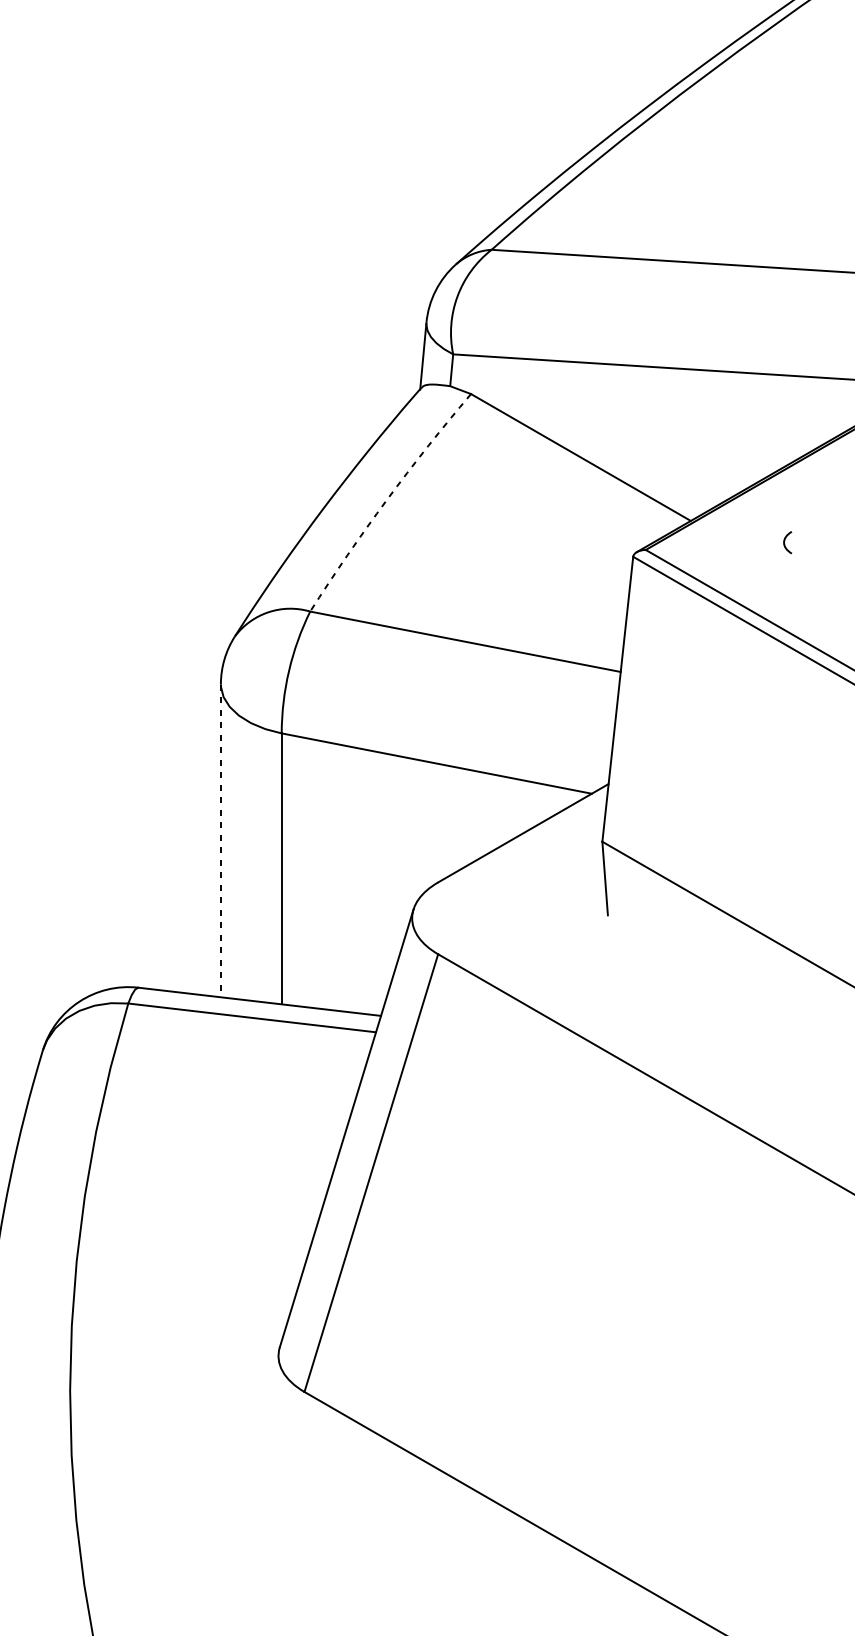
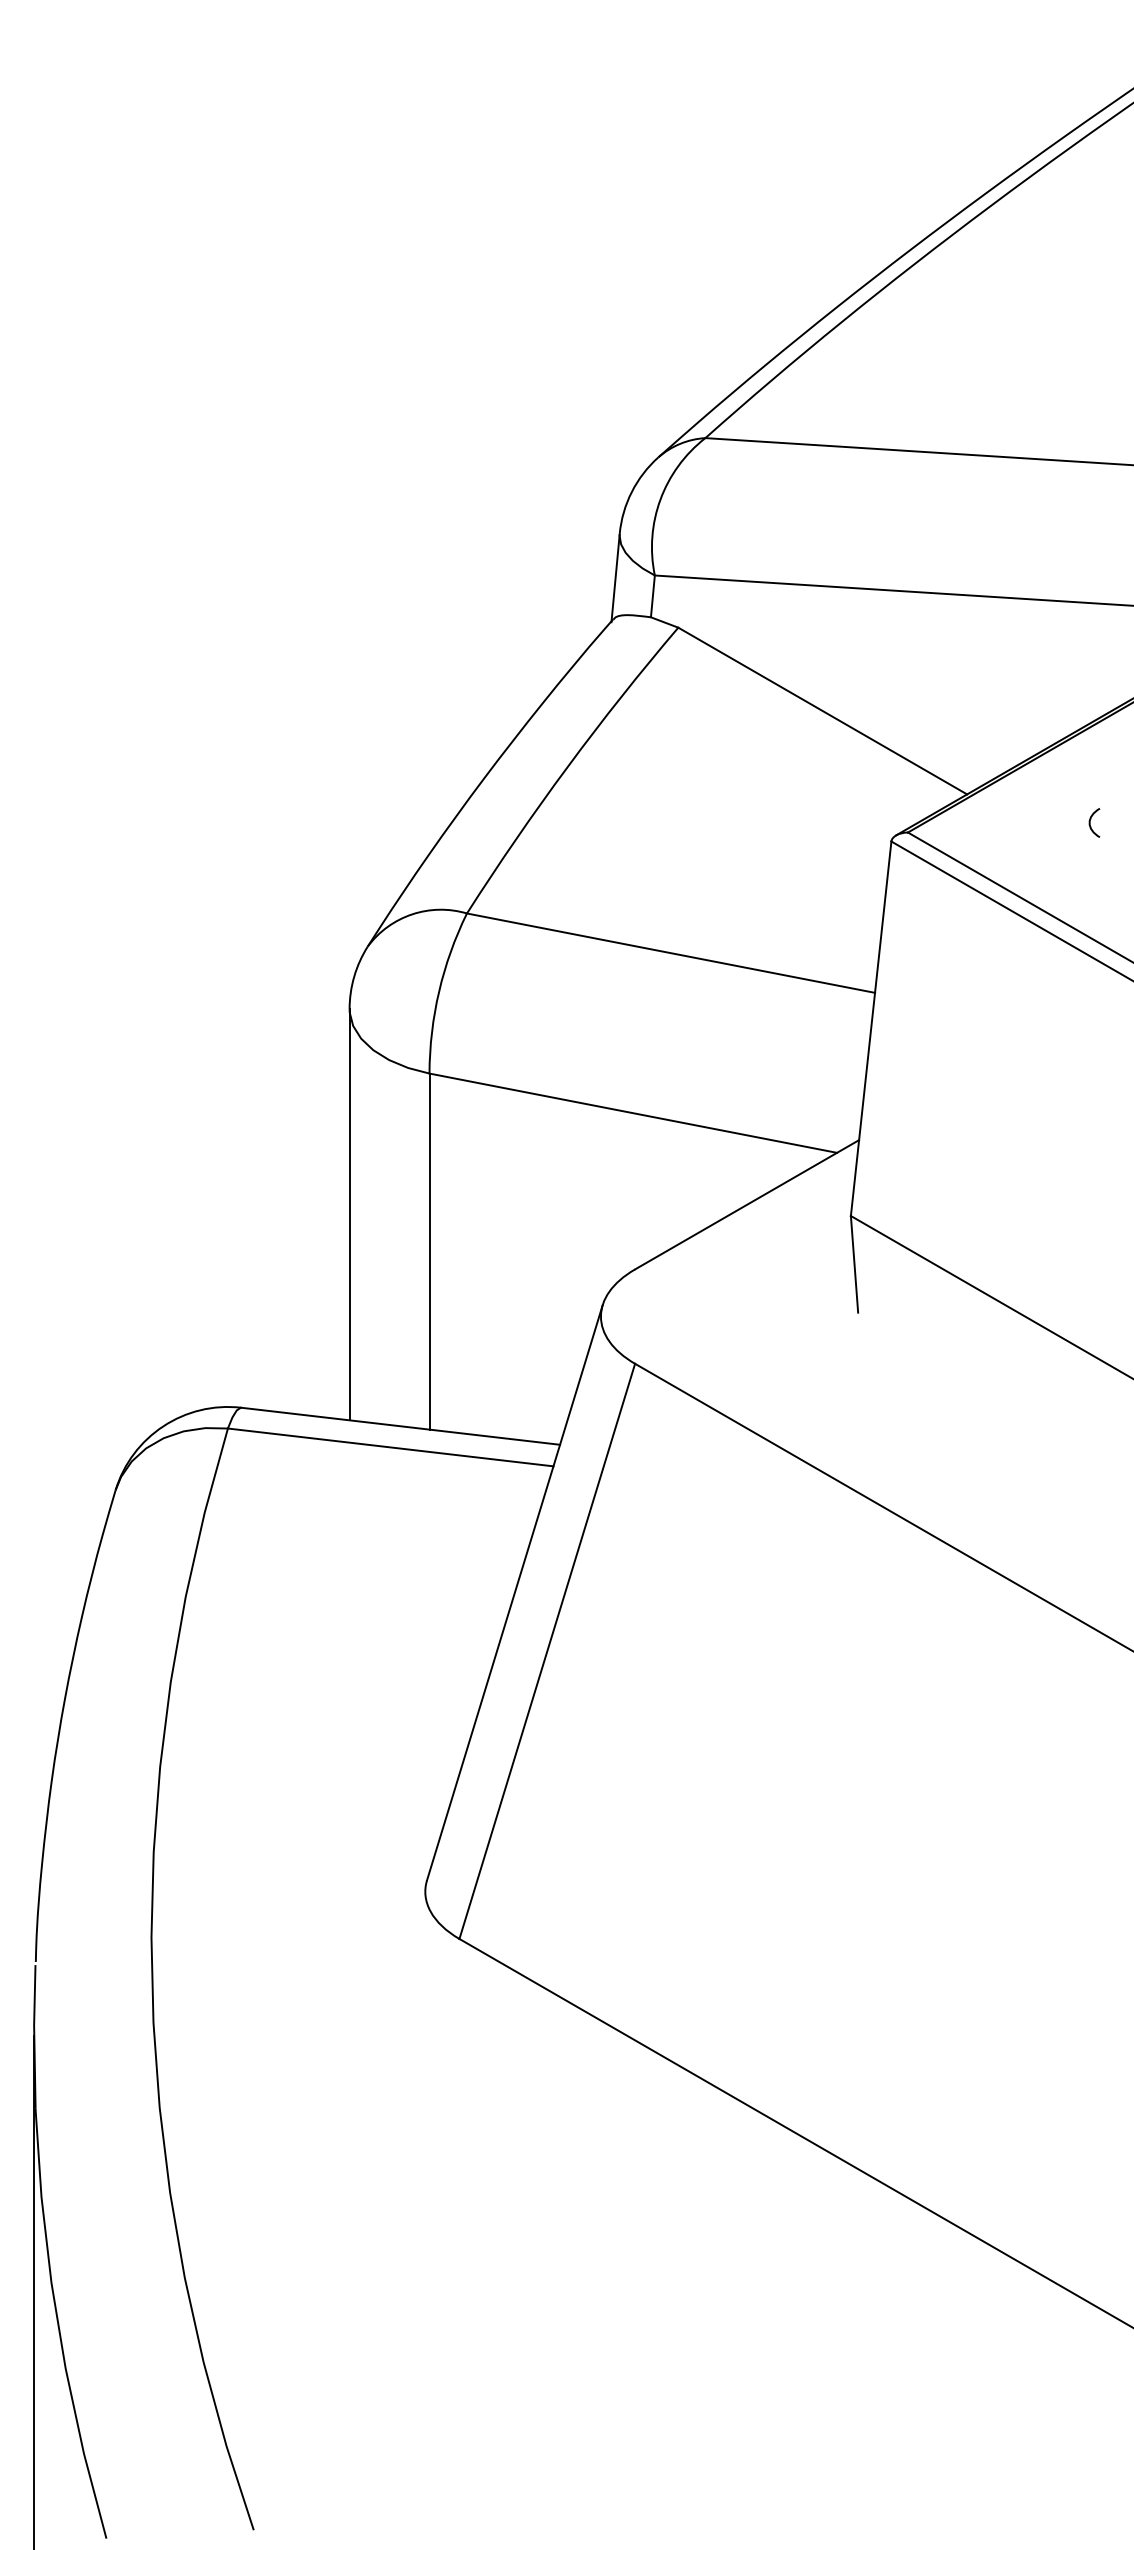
arc: (386, 499) -> (567, 766), dashed -> solid
line: (220, 841) -> (349, 1215), dashed -> solid

